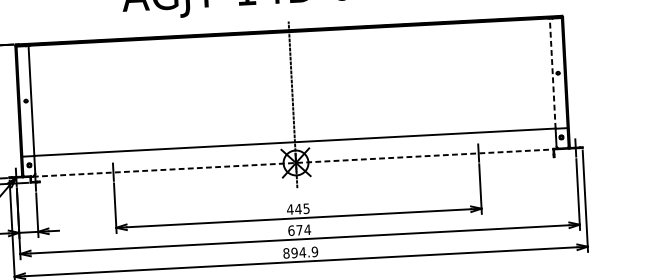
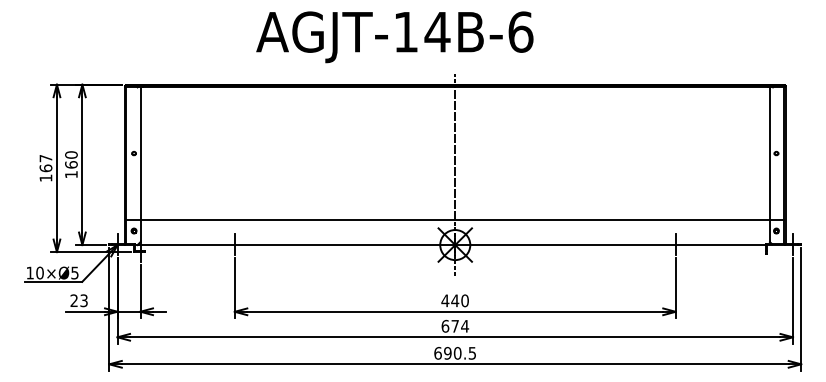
line: (552, 73) -> (769, 153), dashed -> solid
line: (293, 163) -> (452, 245), dashed -> solid
text: (306, 208) -> (464, 300), 445 -> 440
text: (300, 252) -> (455, 353), 894.9 -> 690.5

